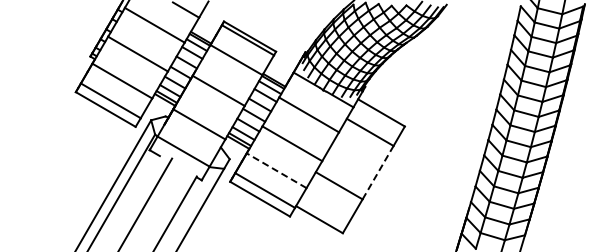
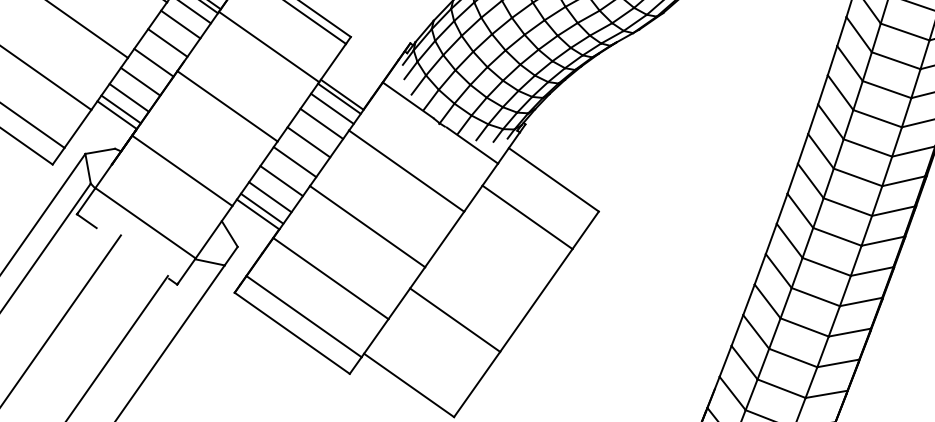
line: (276, 170) -> (330, 278), dashed -> solid
line: (378, 172) -> (537, 300), dashed -> solid

